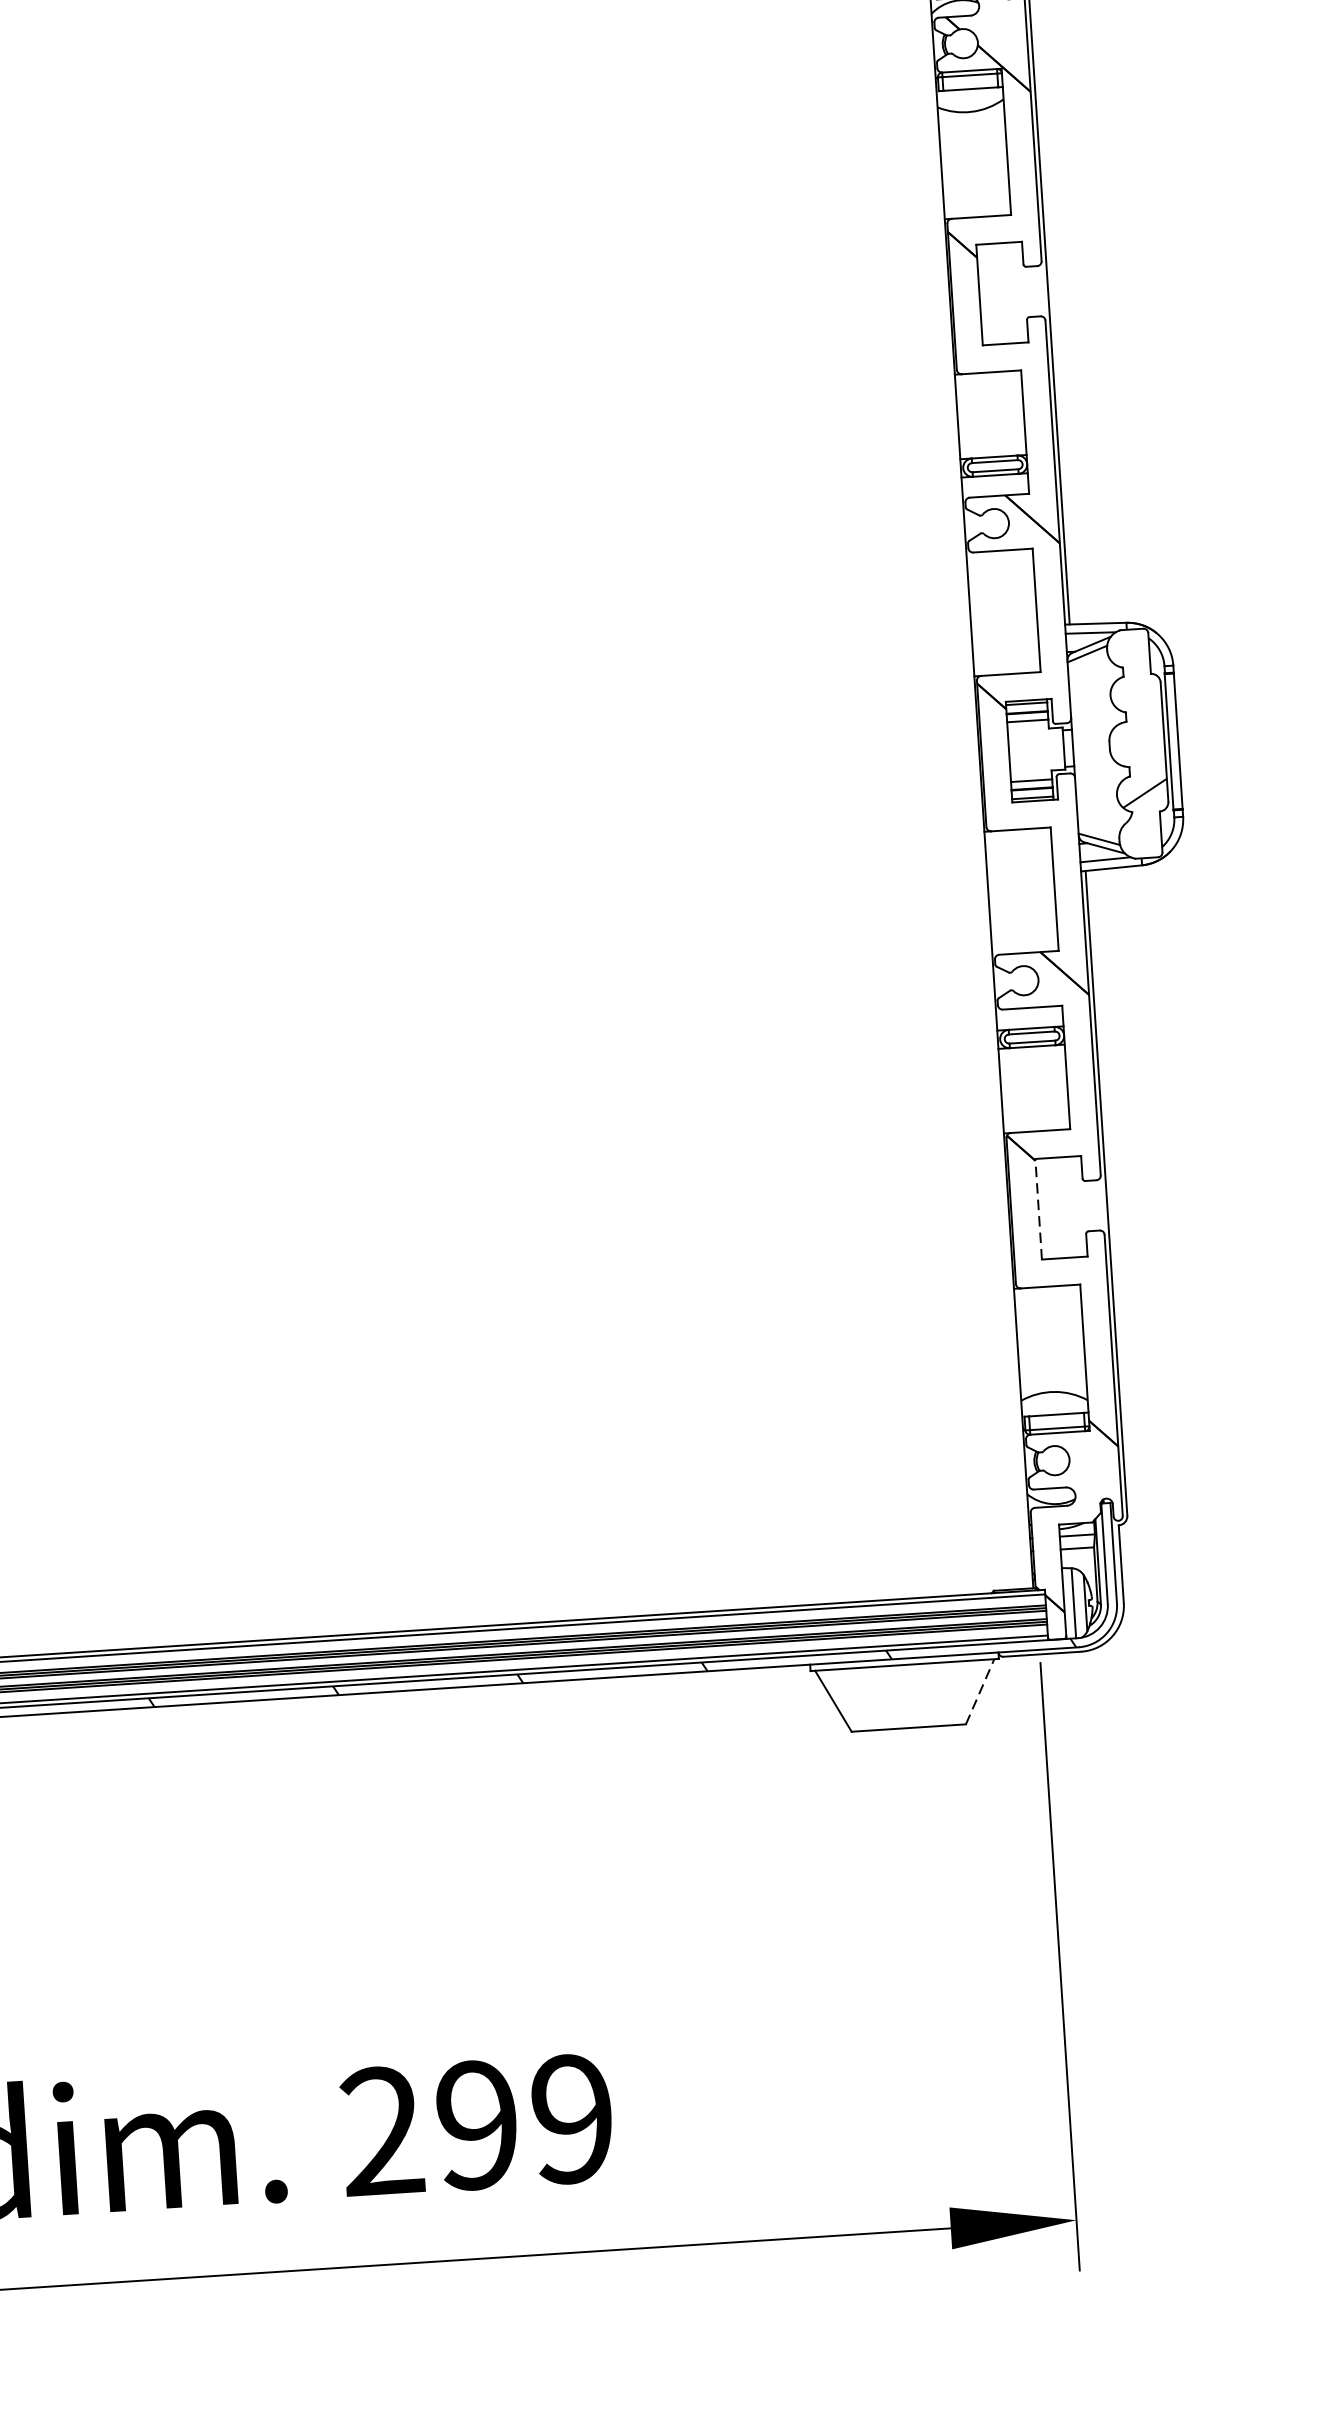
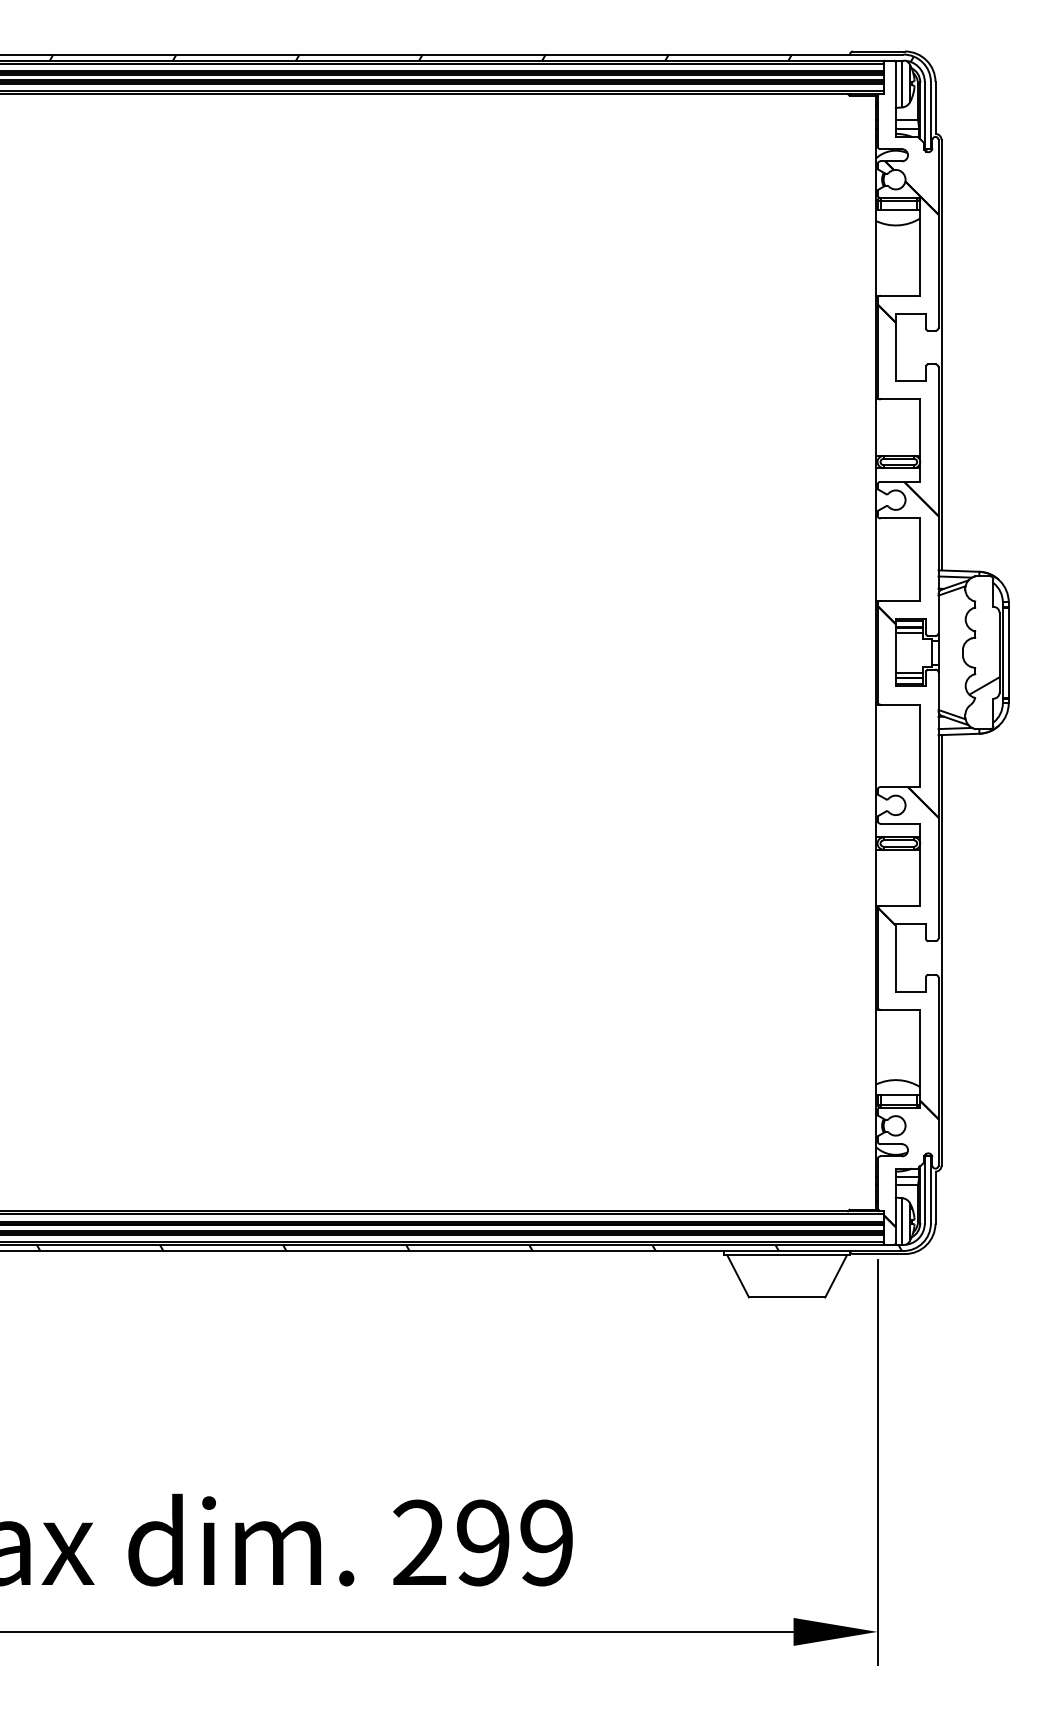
line: (1038, 1210) -> (895, 958), dashed -> solid
line: (980, 1691) -> (836, 1276), dashed -> solid

